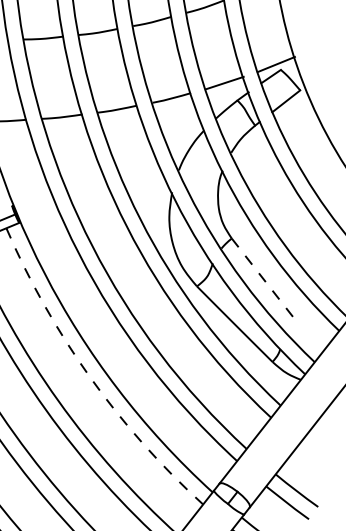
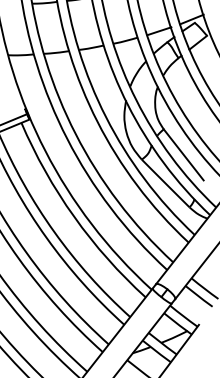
line: (264, 279) -> (184, 155), dashed -> solid
arc: (90, 376) -> (74, 216), dashed -> solid

